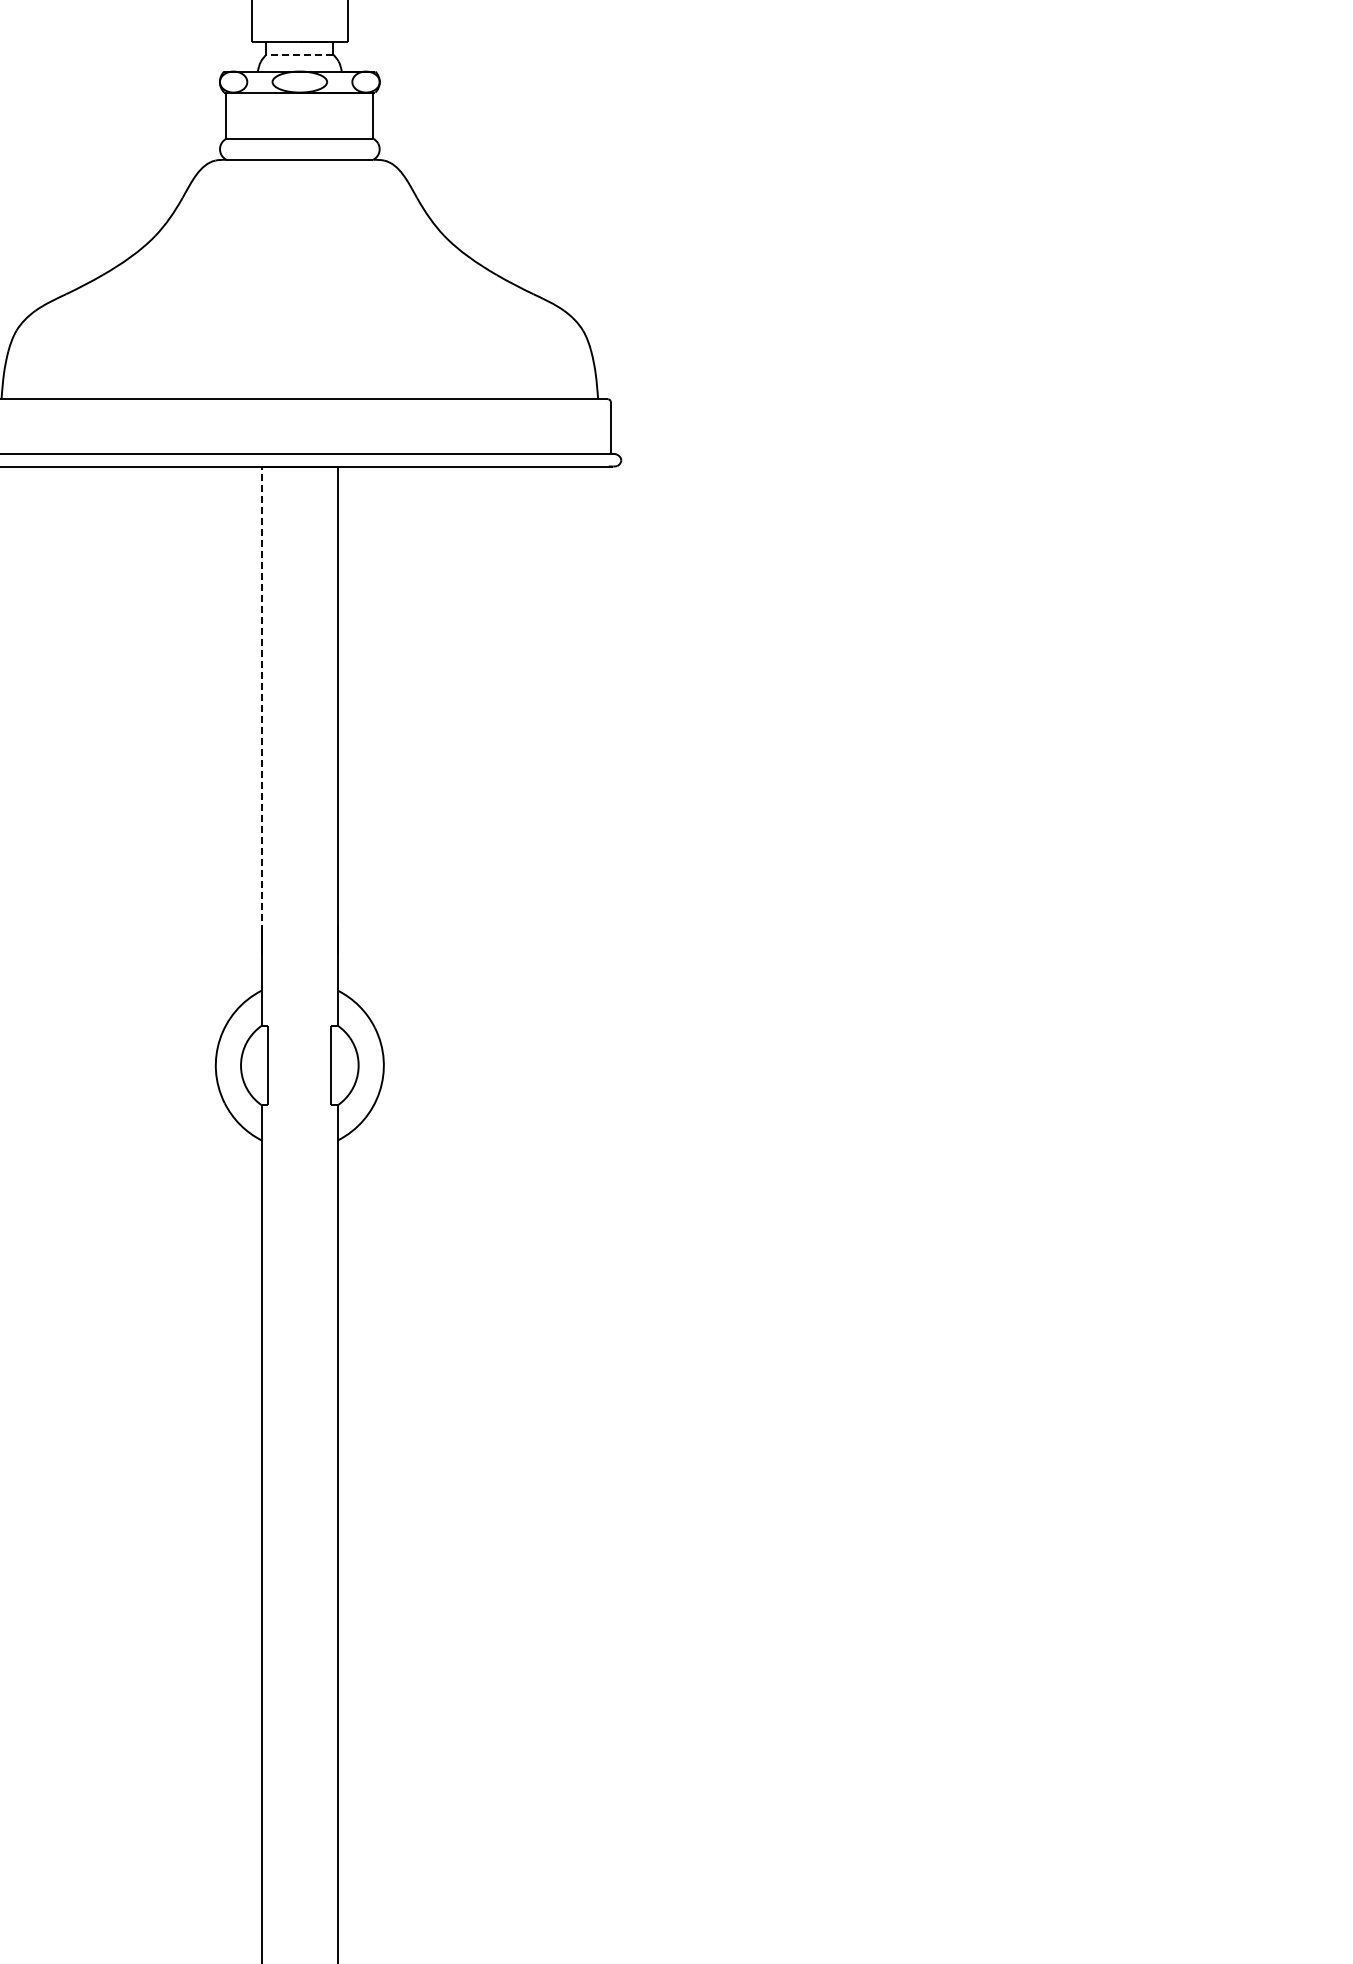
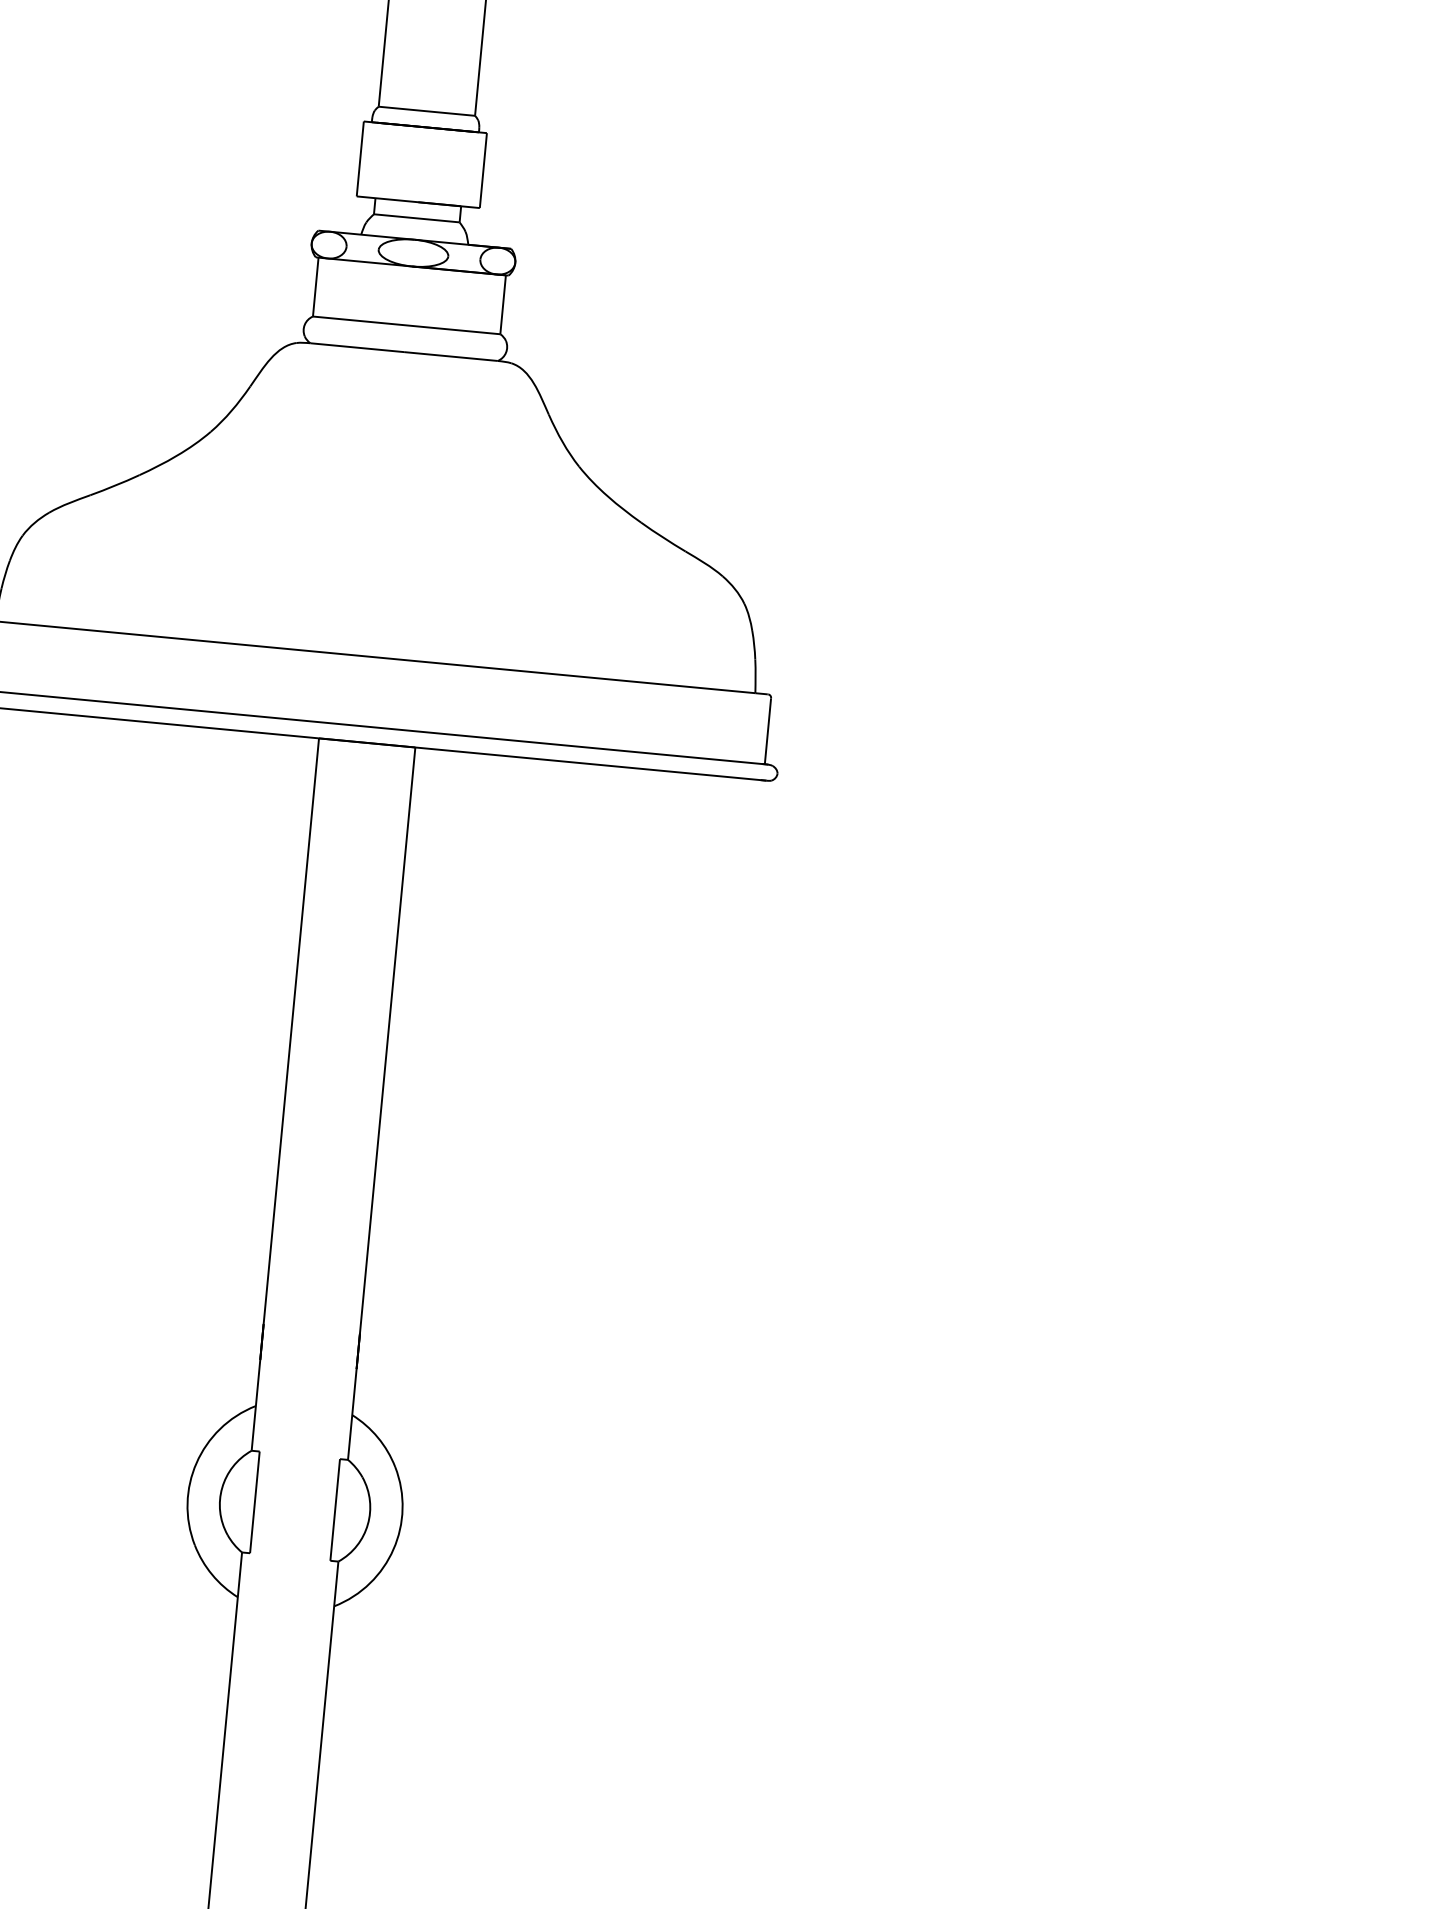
line: (299, 54) -> (416, 217), dashed -> solid
line: (262, 710) -> (290, 1049), dashed -> solid

